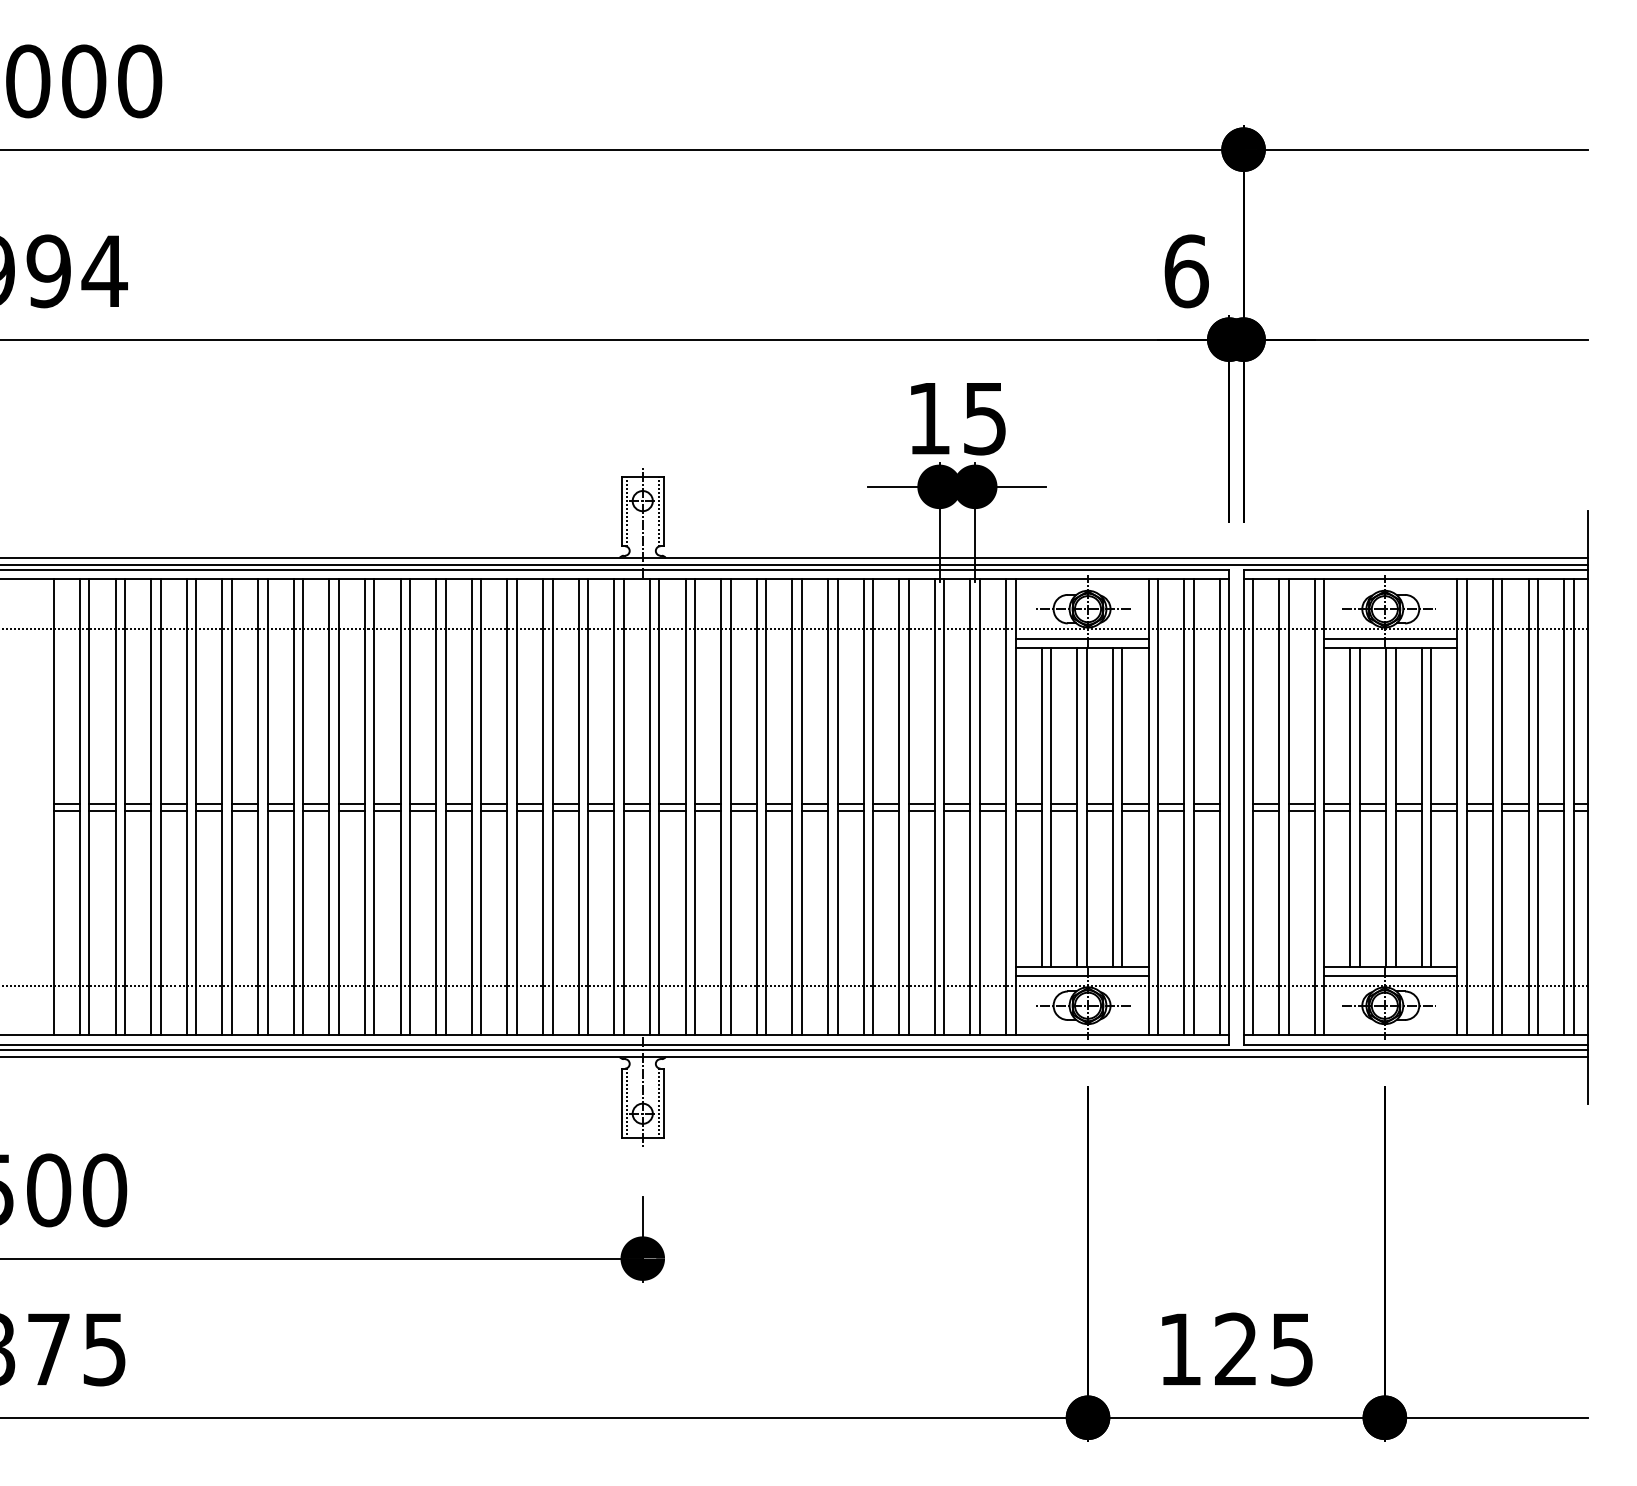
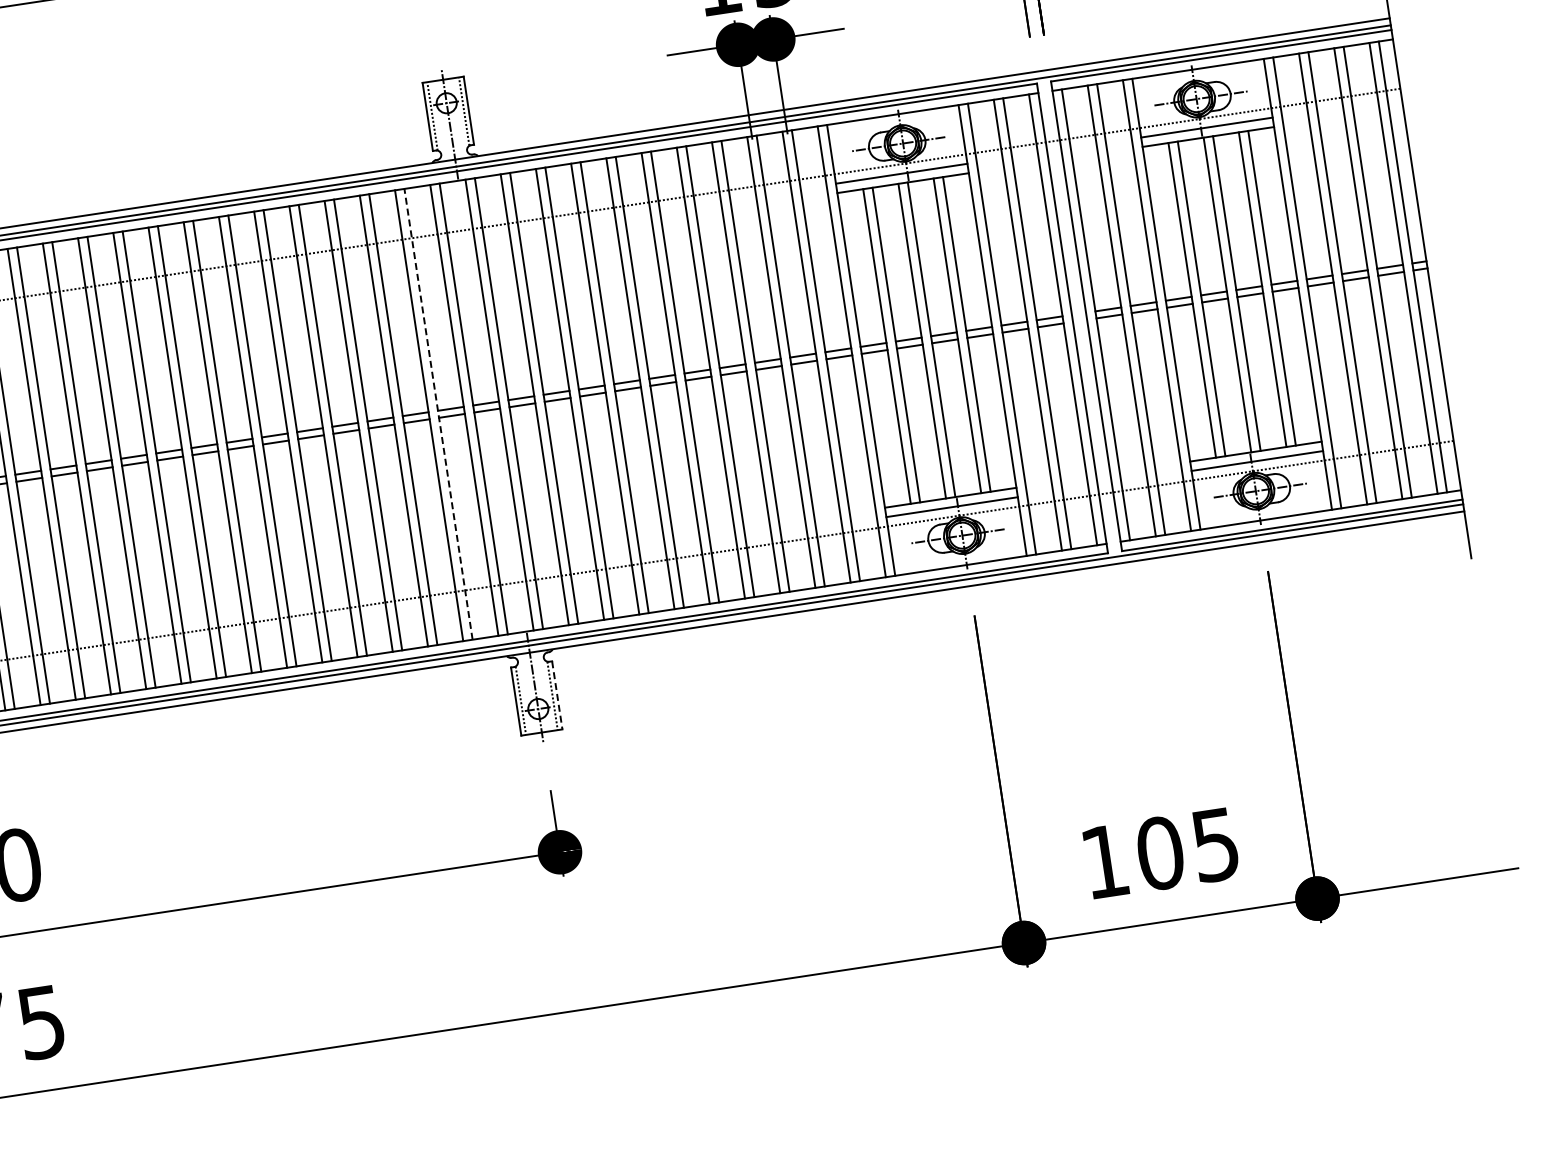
line: (588, 807) -> (438, 414), solid -> dashed
line: (663, 1103) -> (557, 695), solid -> dashed
text: (1236, 1349) -> (1160, 853), 125 -> 105

